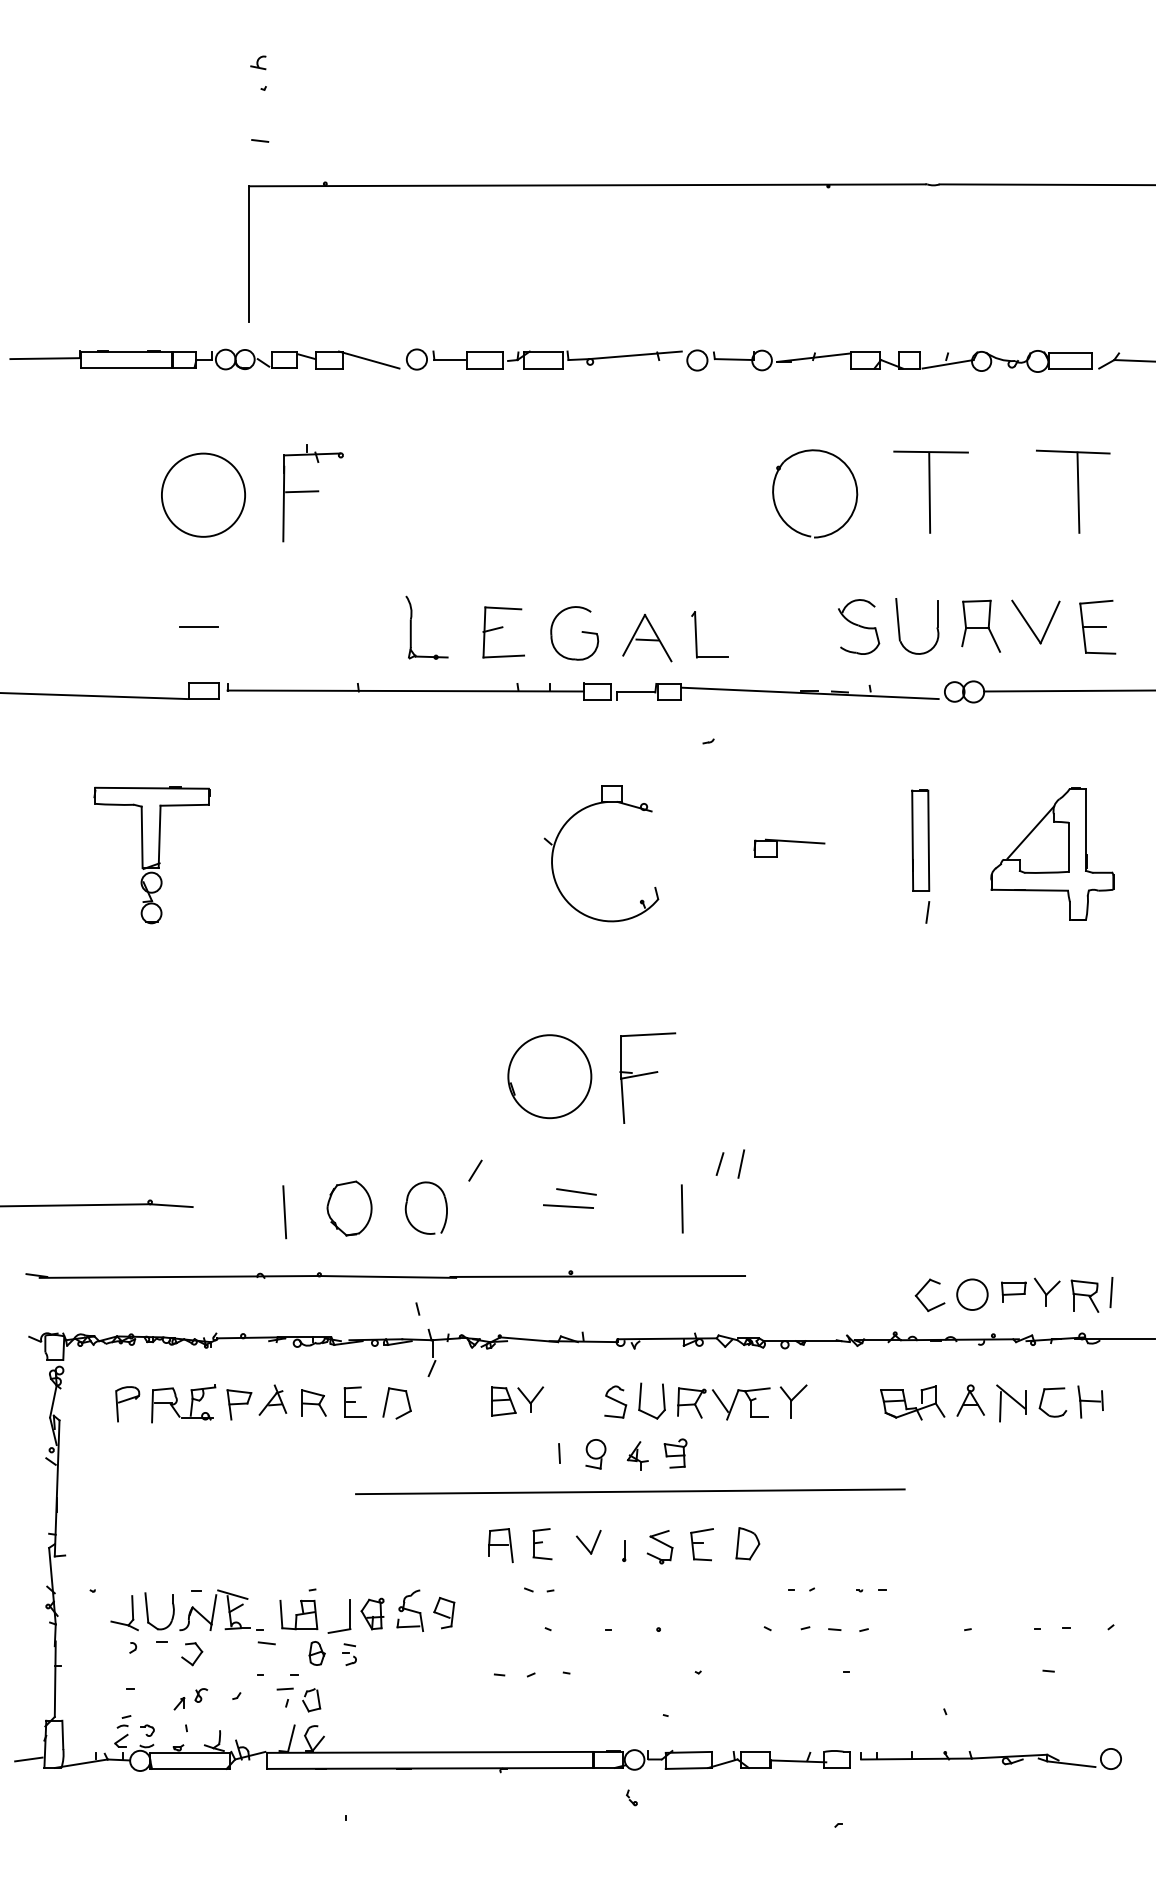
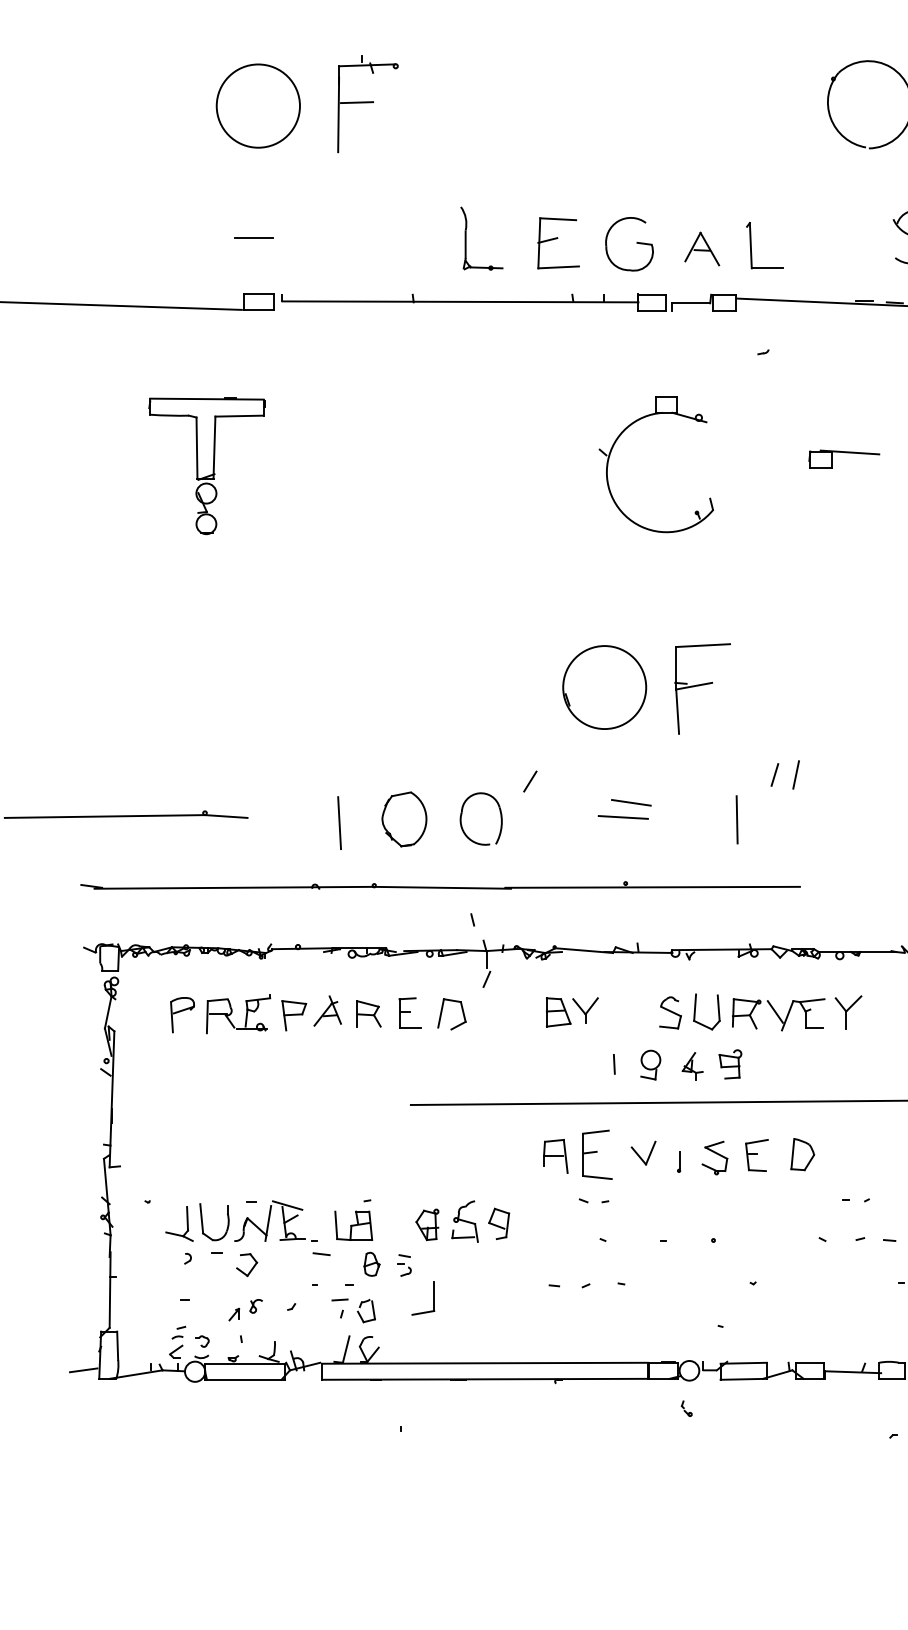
part: (647, 638) -> (702, 249), size x0.7
part: (542, 1544) -> (597, 1155), size x1.6
part: (349, 1616) -> (433, 1298), moved

